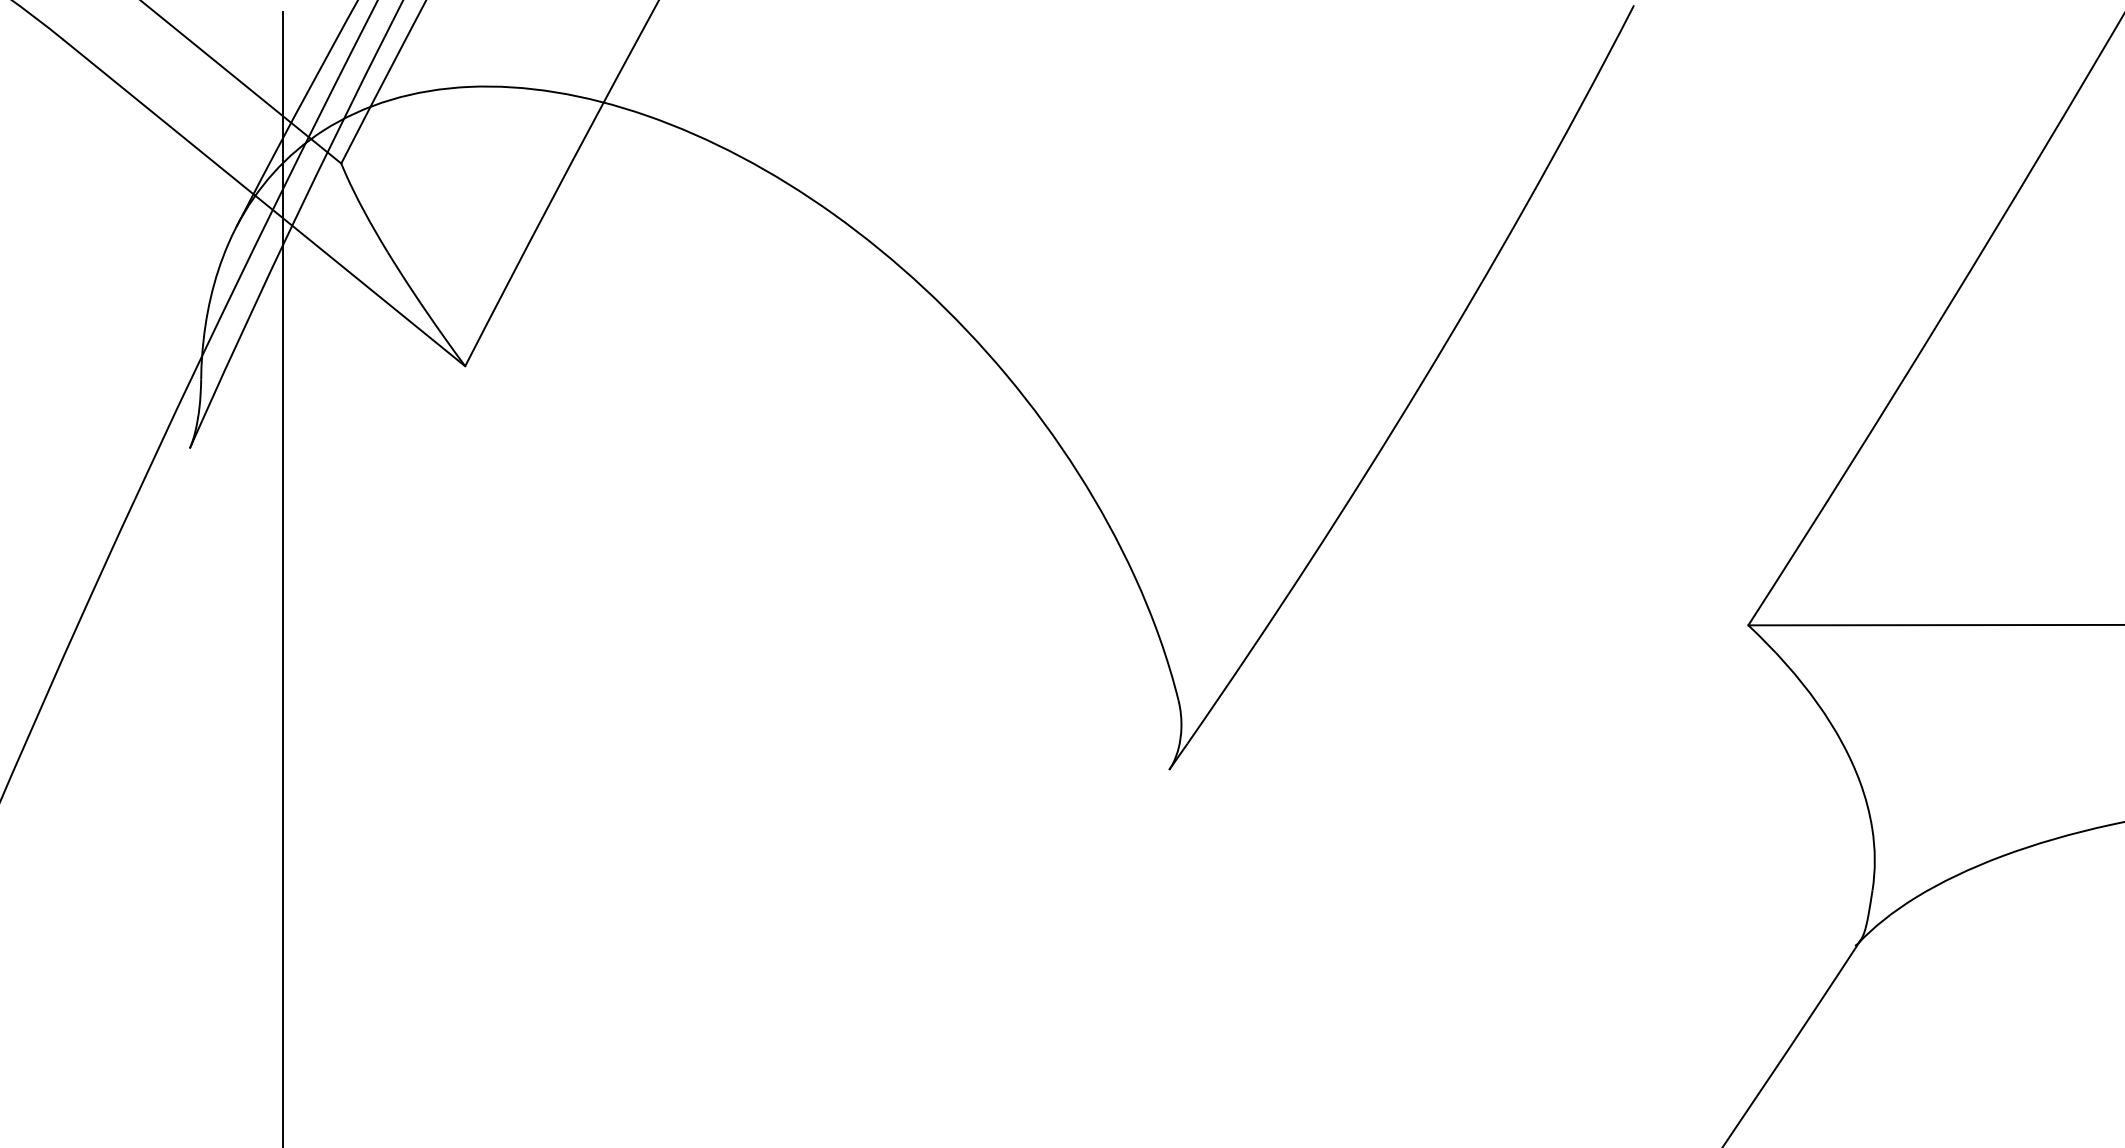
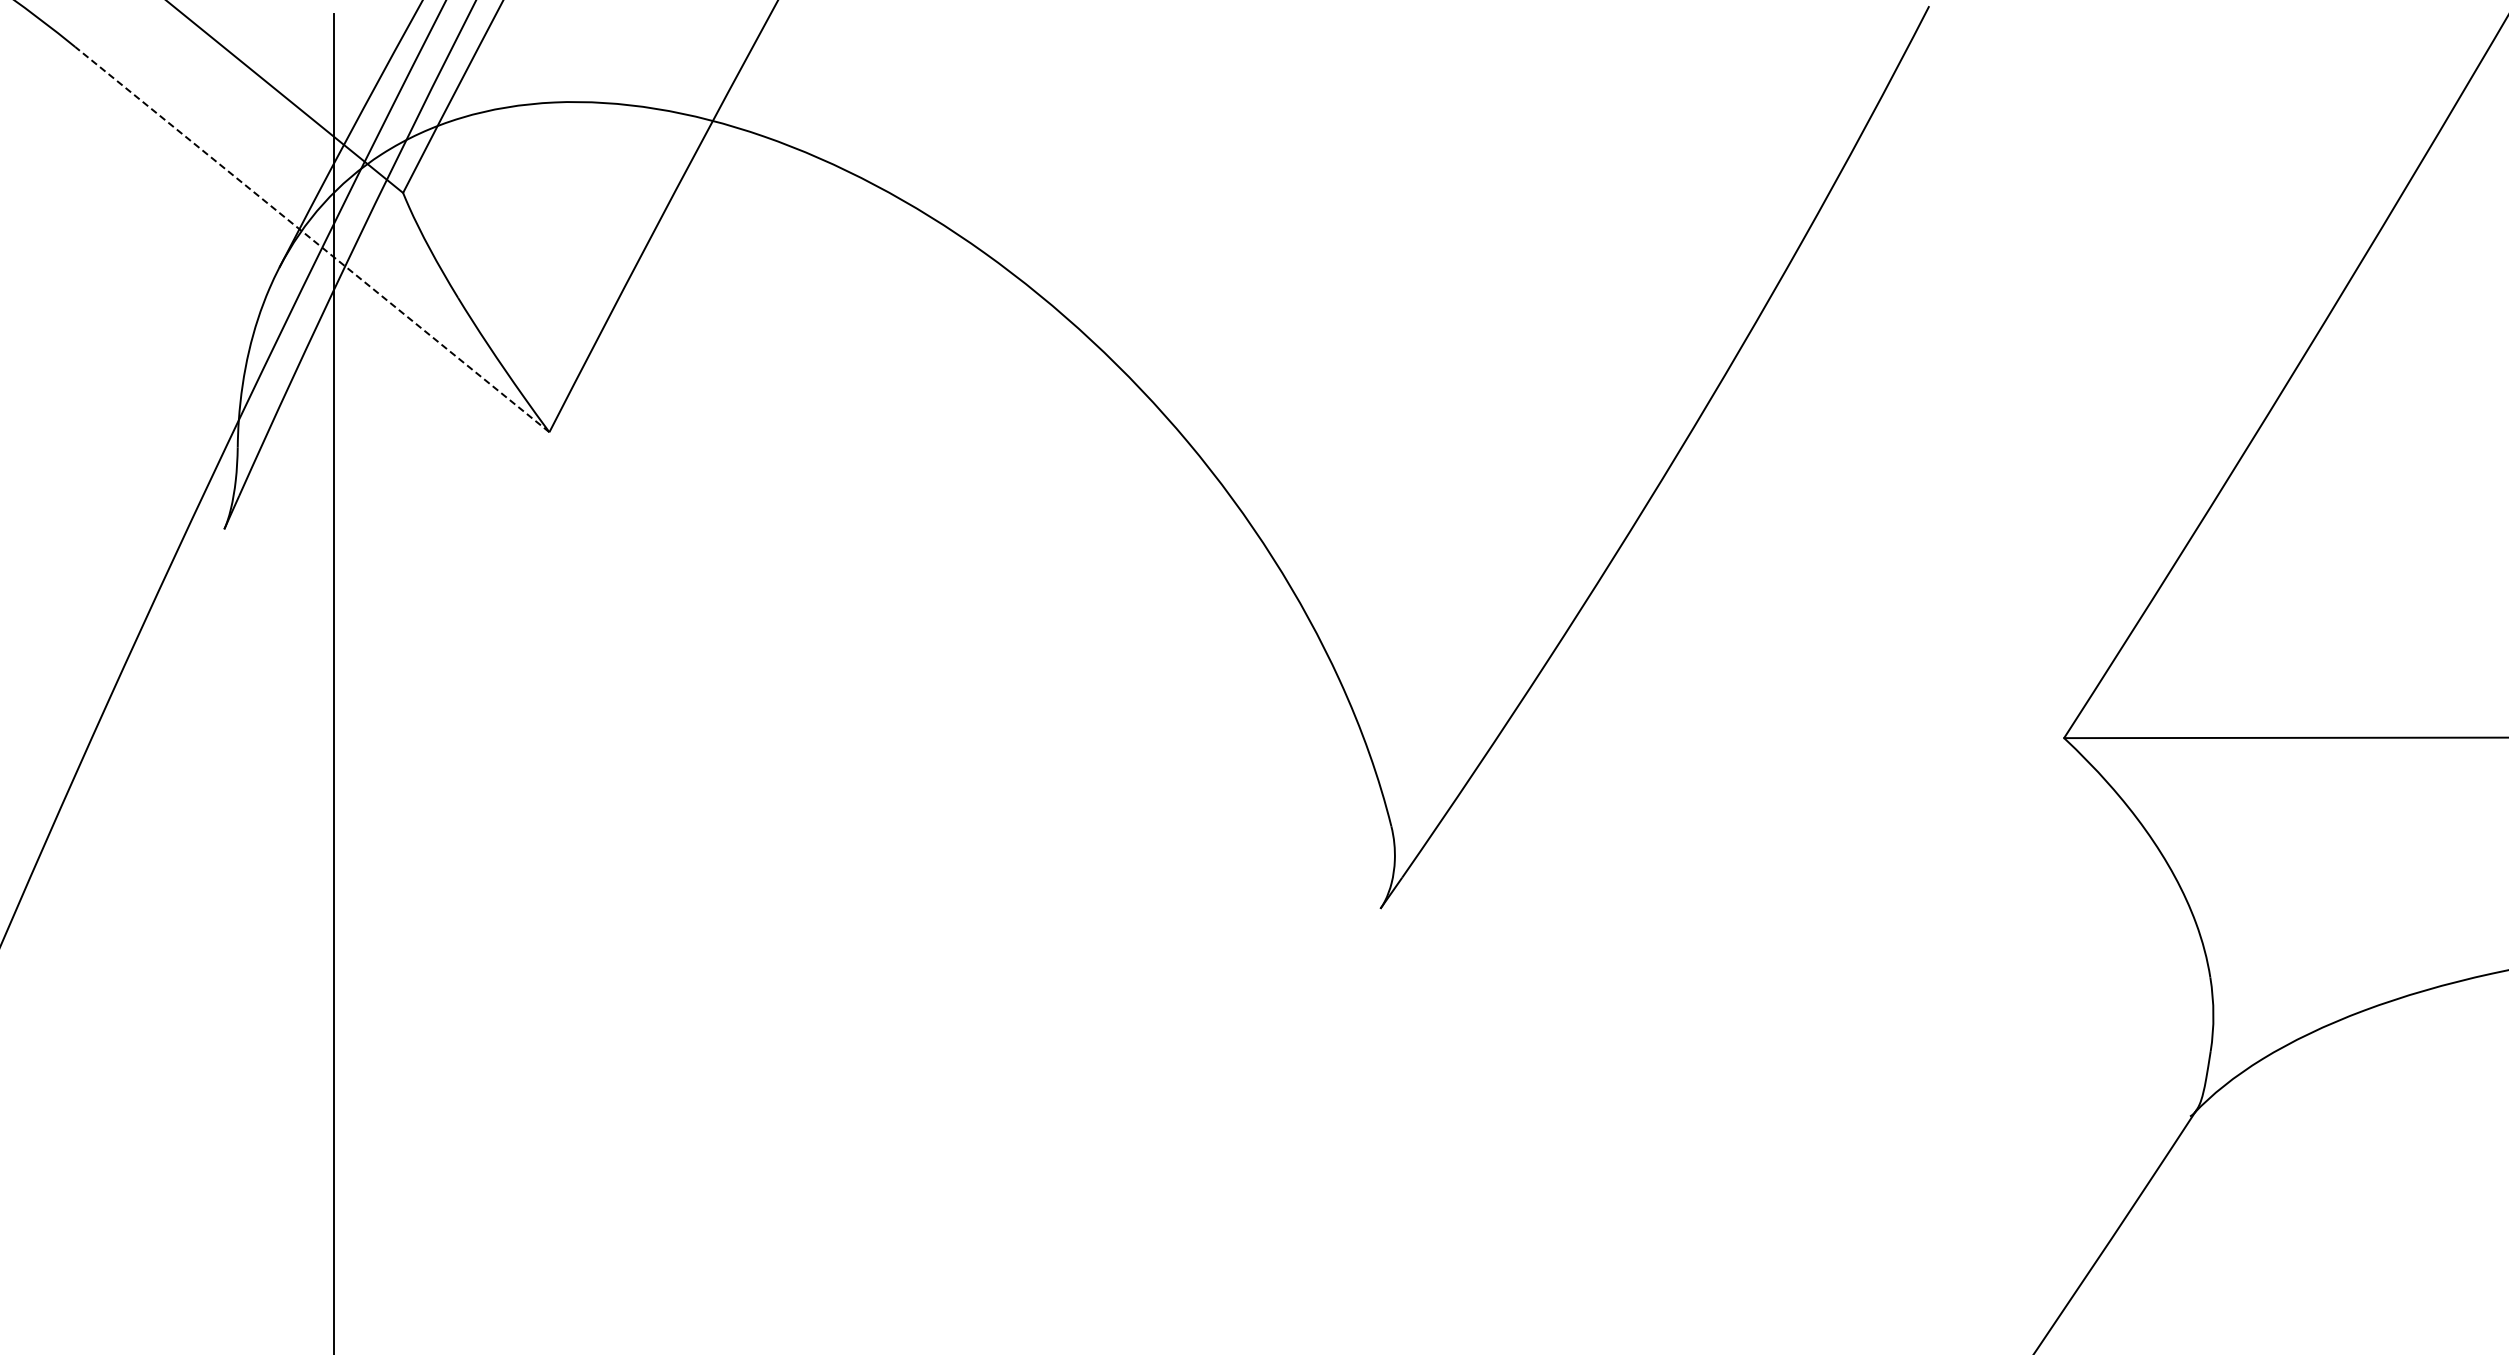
line: (263, 202) -> (311, 239), solid -> dashed

